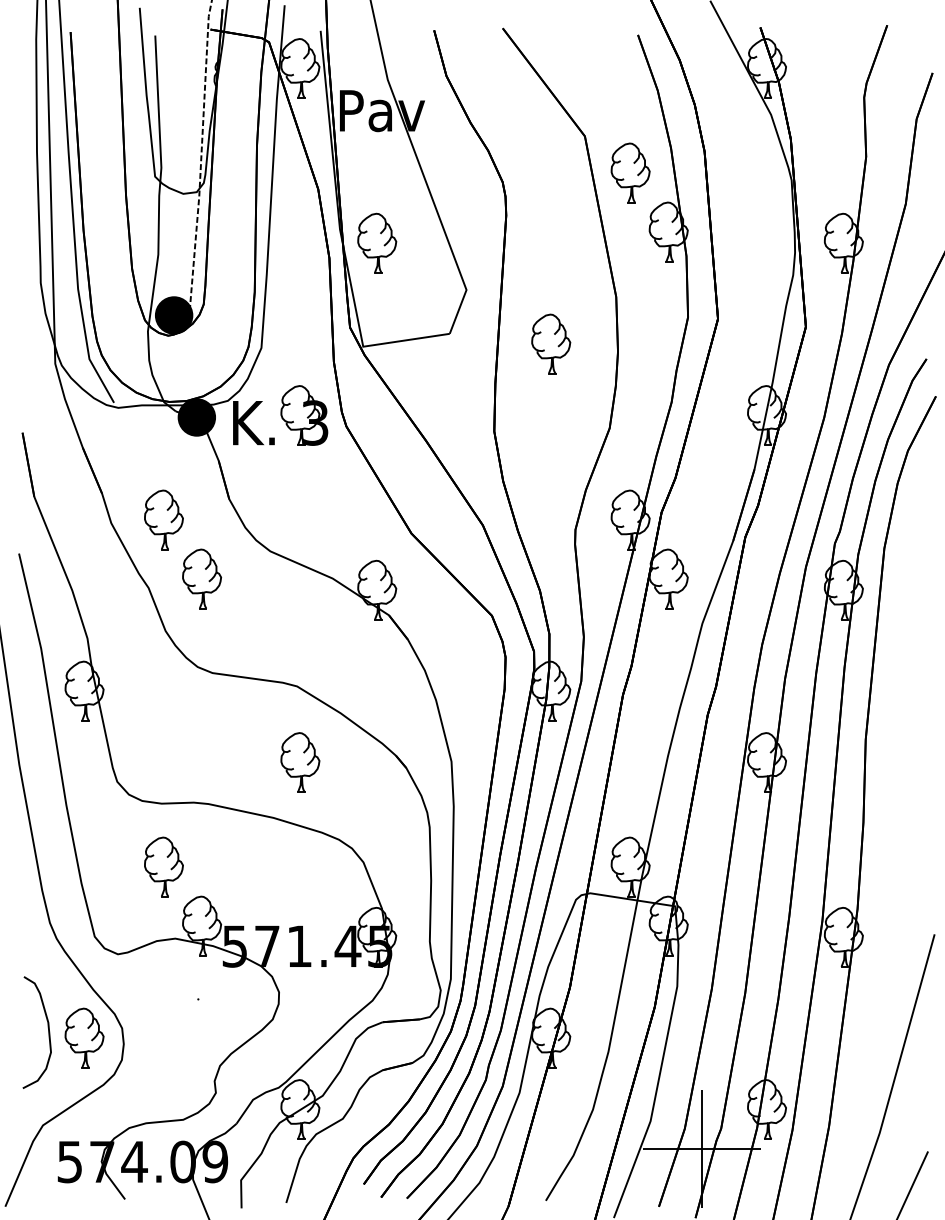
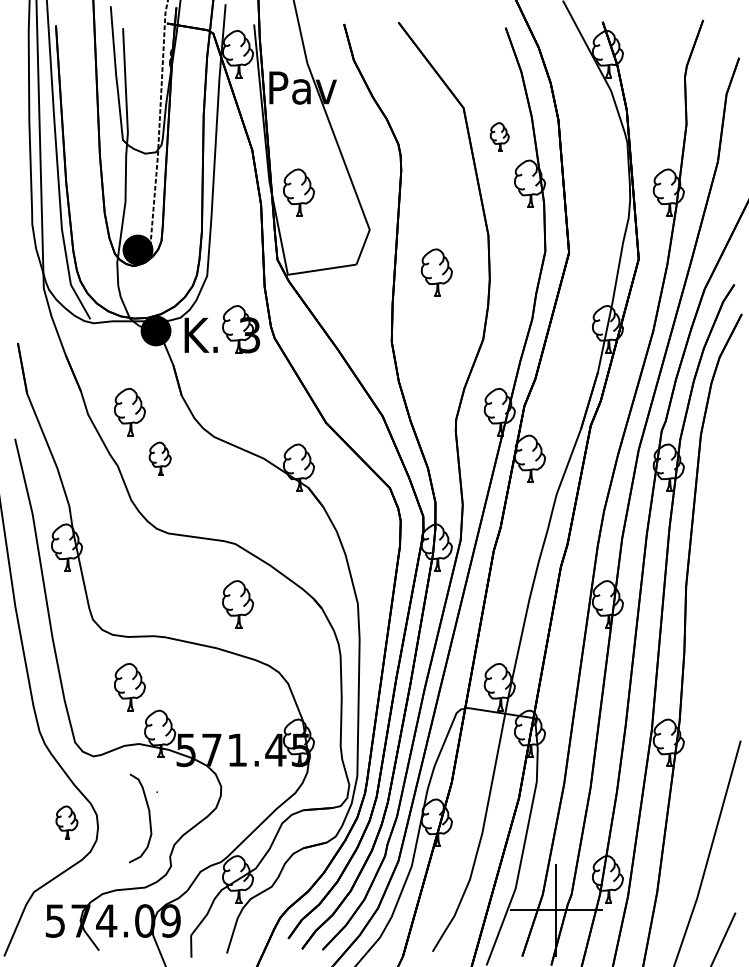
part: (630, 172) -> (499, 136), size x0.6
part: (202, 578) -> (160, 458), size x0.7
curve: (48, 1032) -> (149, 818), moved
part: (84, 1037) -> (66, 822), size x0.7

